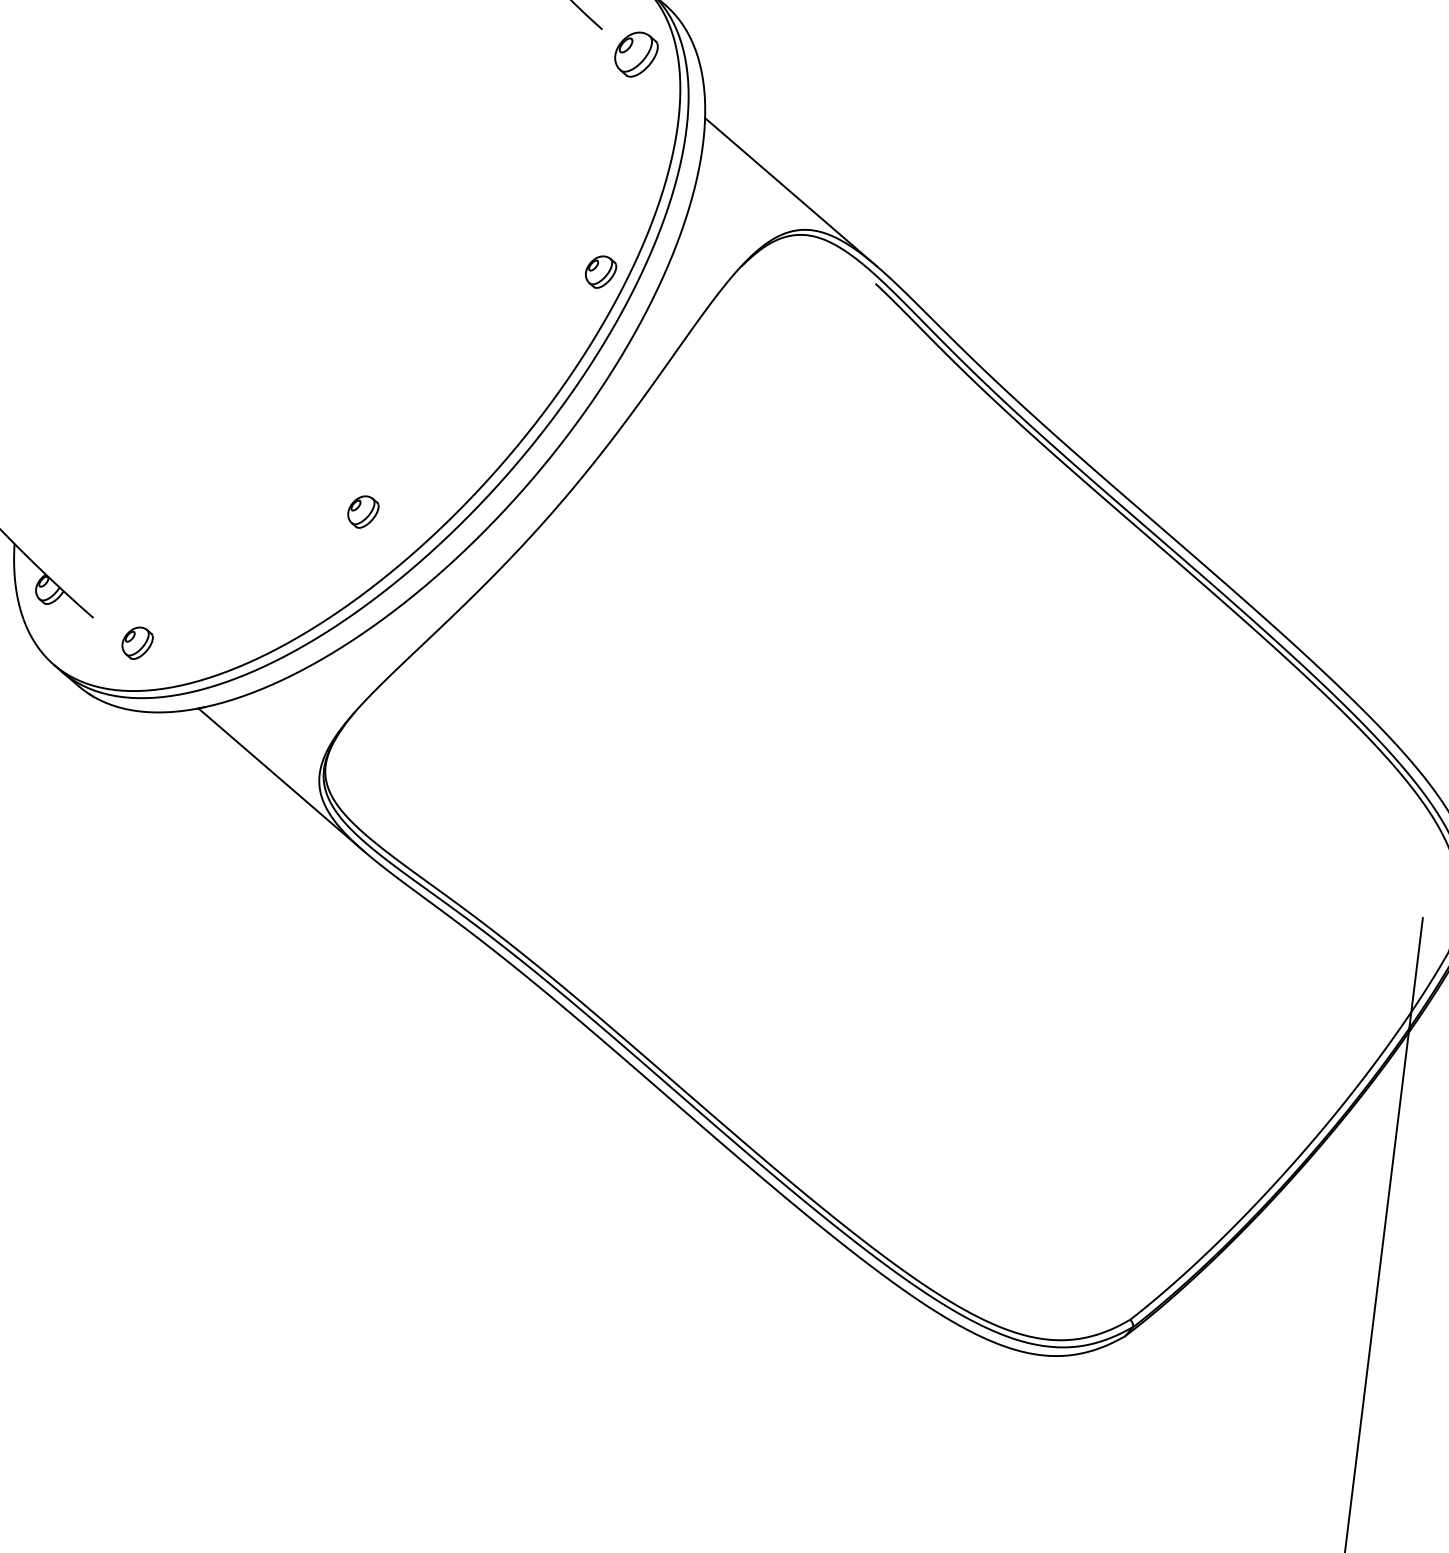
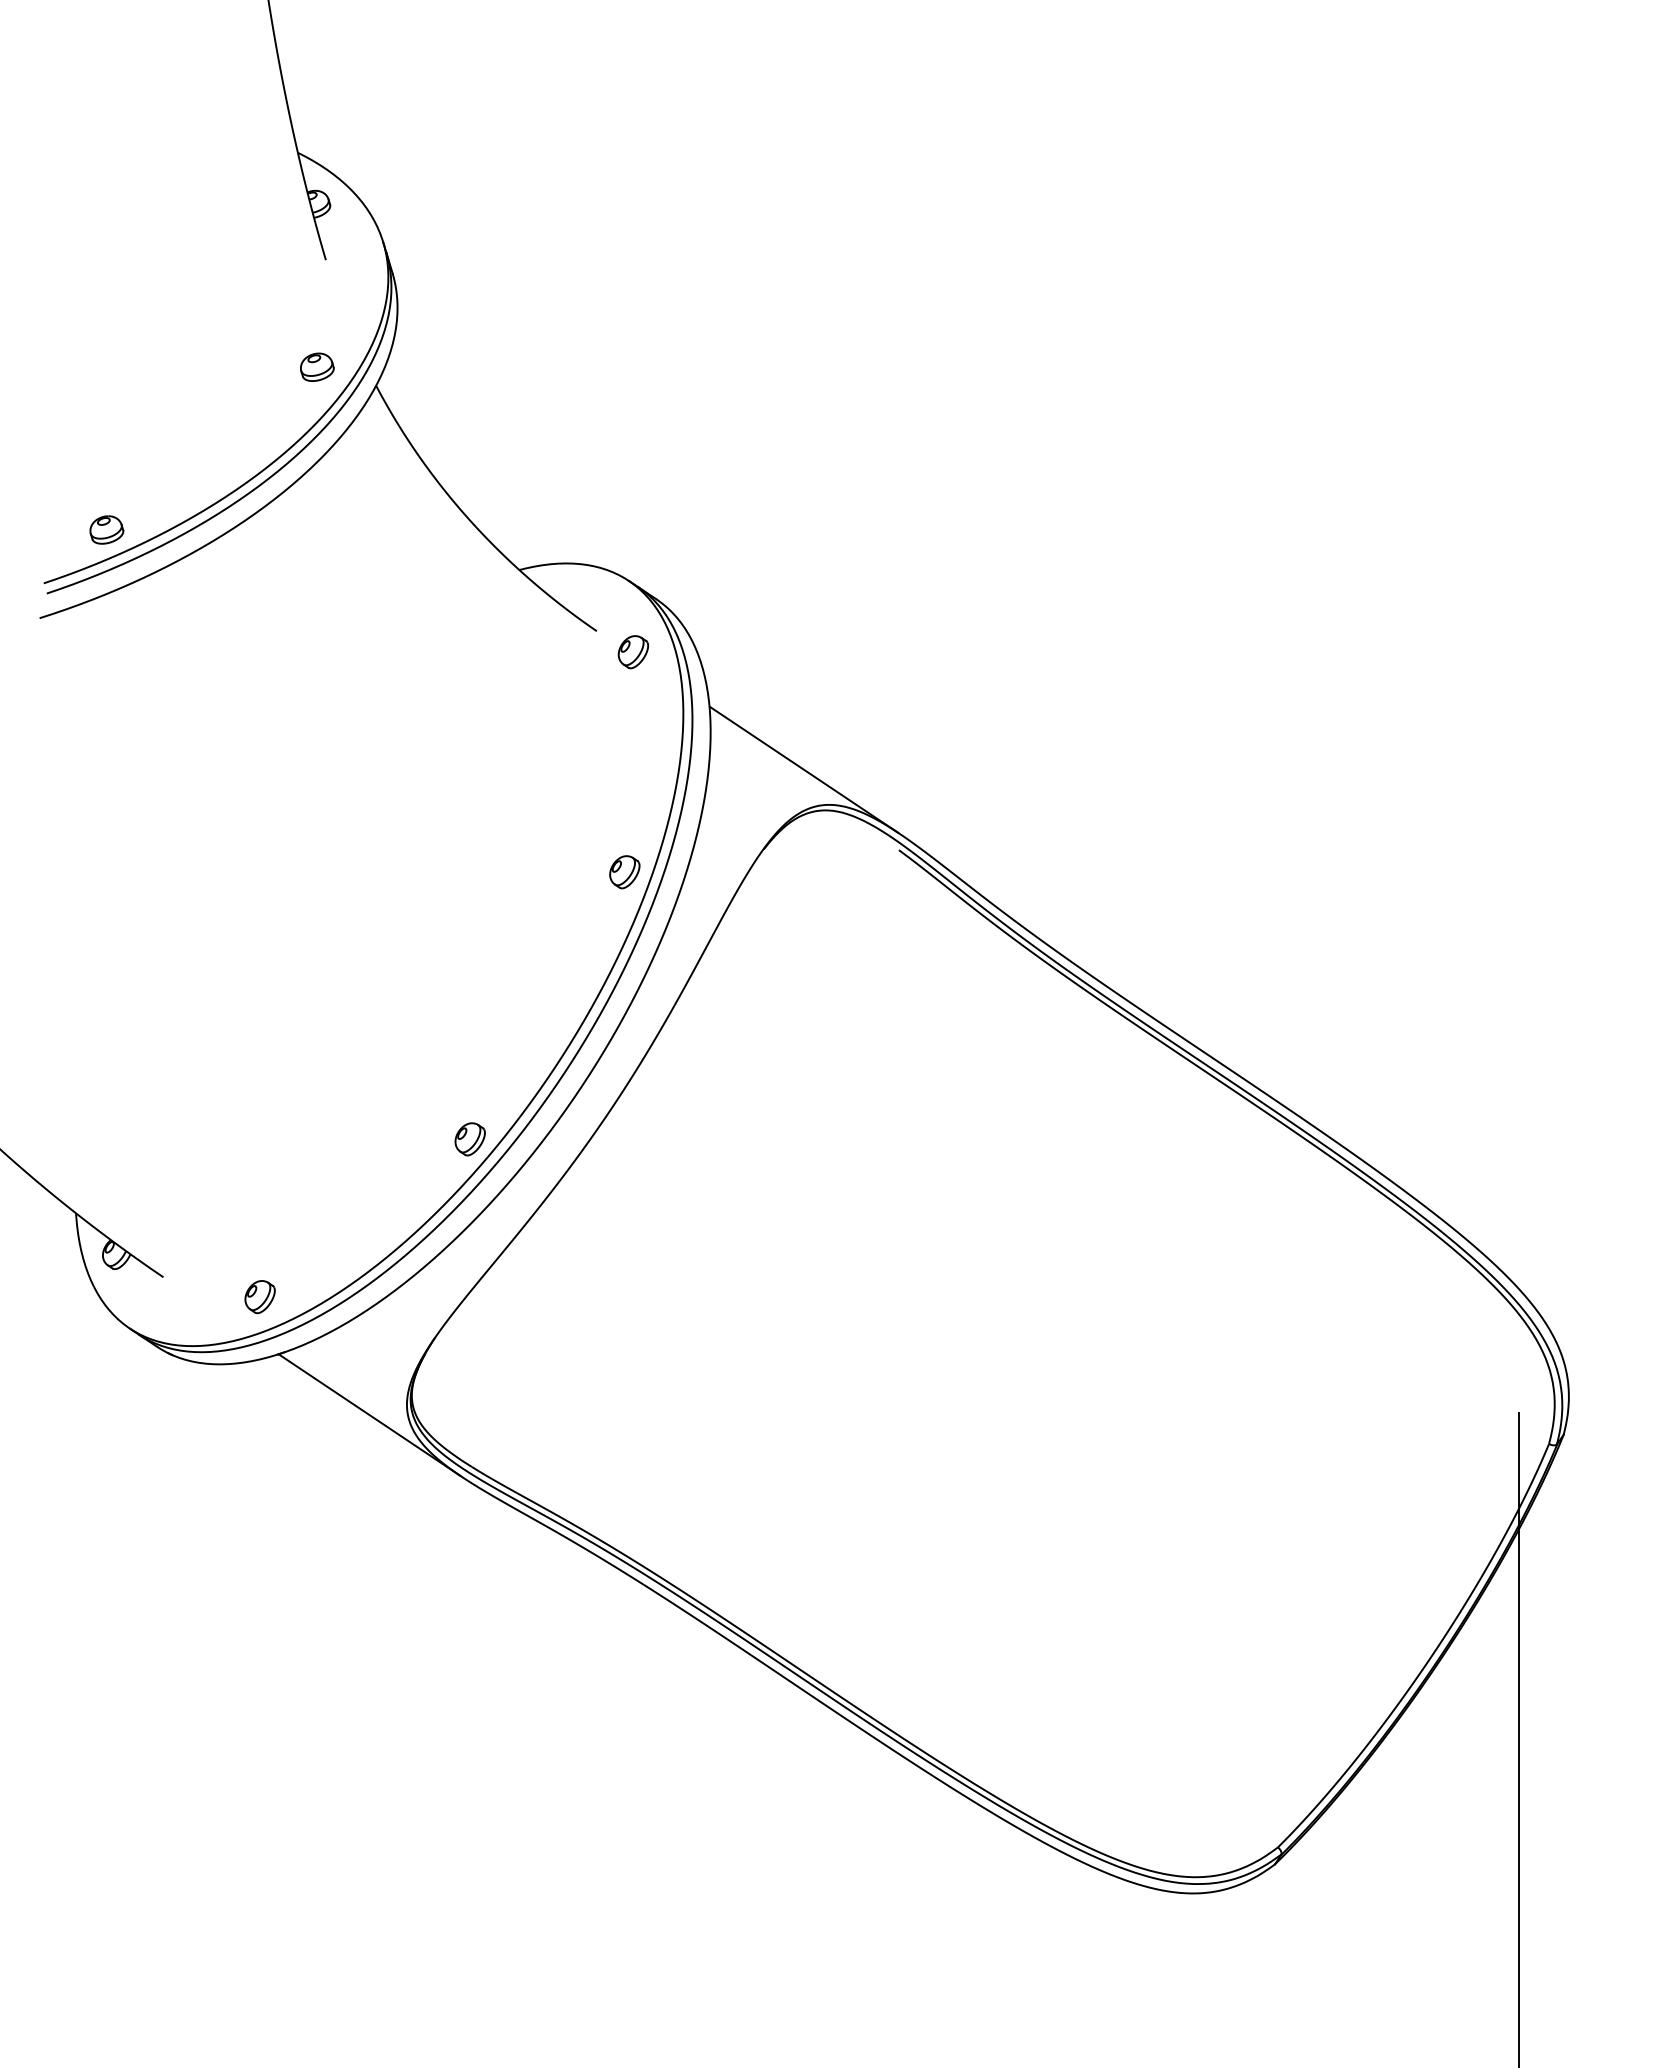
part: (636, 55) -> (633, 652), size x0.71
part: (362, 512) -> (469, 1139), moved
part: (136, 643) -> (259, 1297), moved

